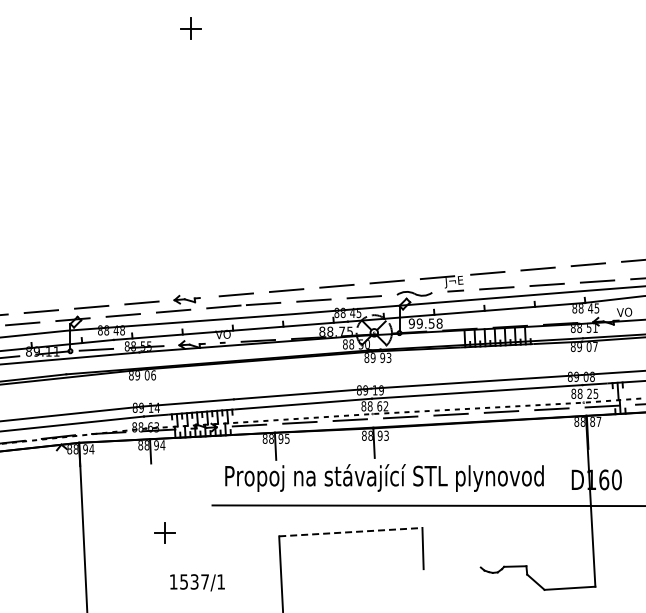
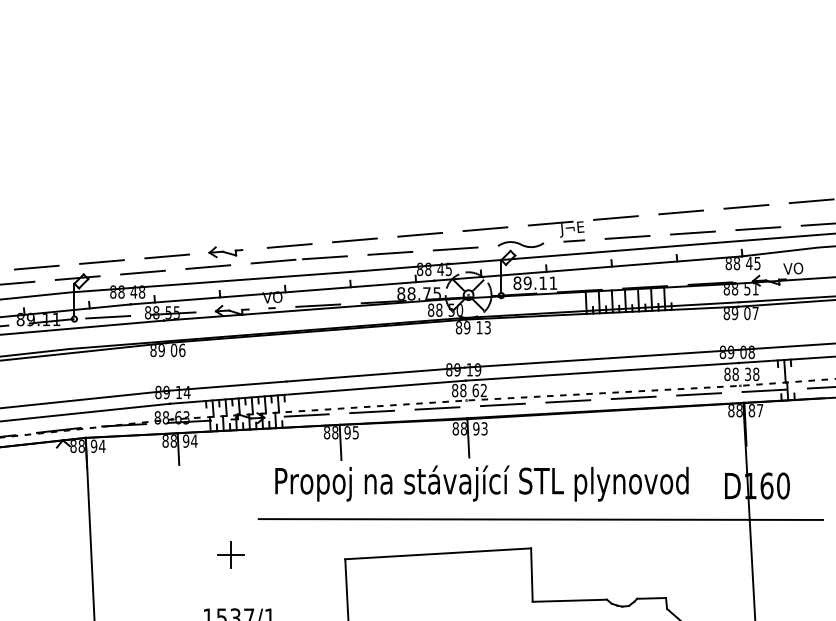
text: (425, 323) -> (535, 283), 99.58 -> 89.11
text: (382, 357) -> (479, 327), 93 -> 13
text: (592, 393) -> (751, 373), 25 -> 38
part: (164, 532) -> (230, 554), moved
line: (350, 532) -> (437, 554), dashed -> solid
line: (451, 568) -> (568, 600), added

